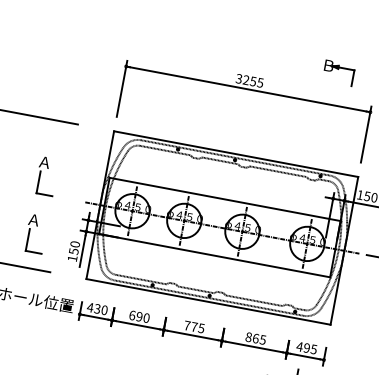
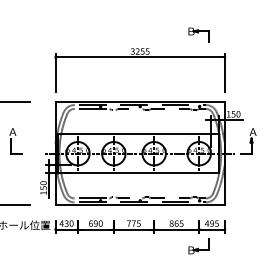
part: (35, 234) -> (15, 181), removed

